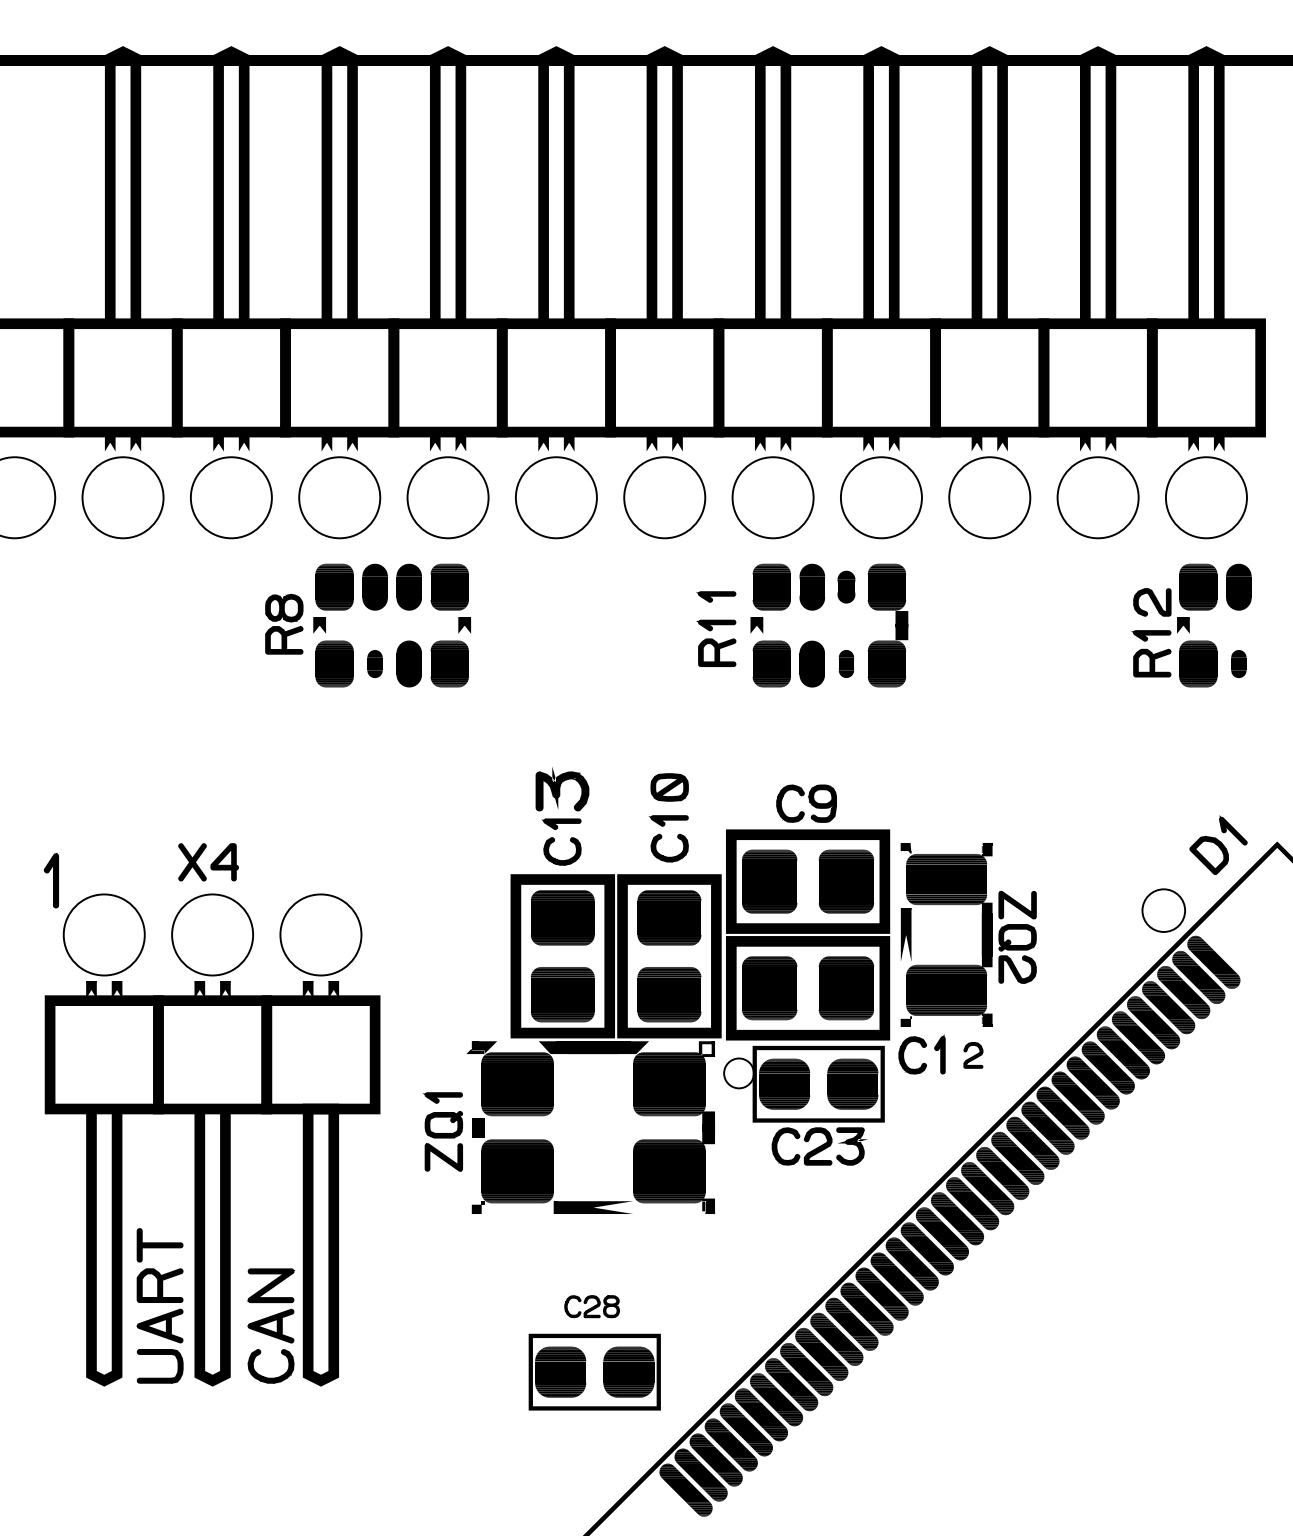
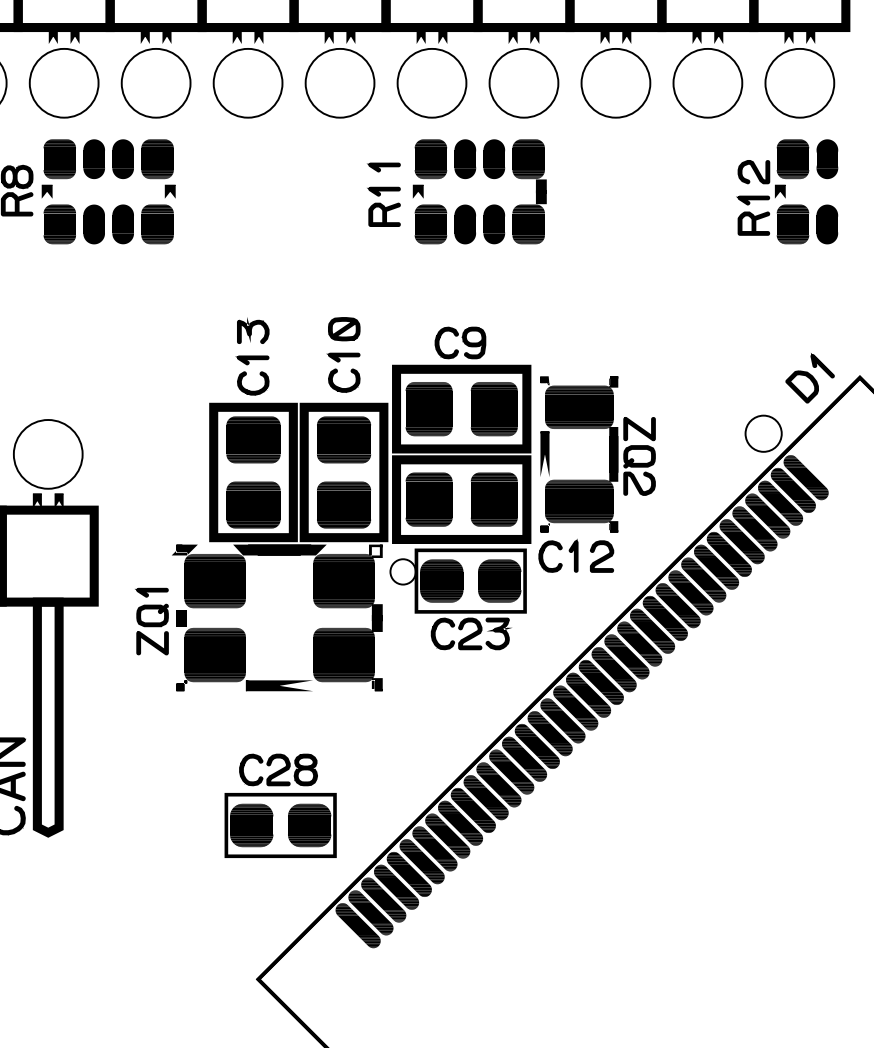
part: (846, 586) -> (494, 158), size x1.43
part: (374, 663) -> (93, 223), size x1.67
part: (846, 663) -> (494, 223), size x1.67
part: (1238, 663) -> (827, 223), size x1.67
part: (562, 788) -> (253, 330), size x0.71
part: (973, 1055) -> (602, 556), size x1.43
part: (591, 1306) -> (277, 769), size x1.67

